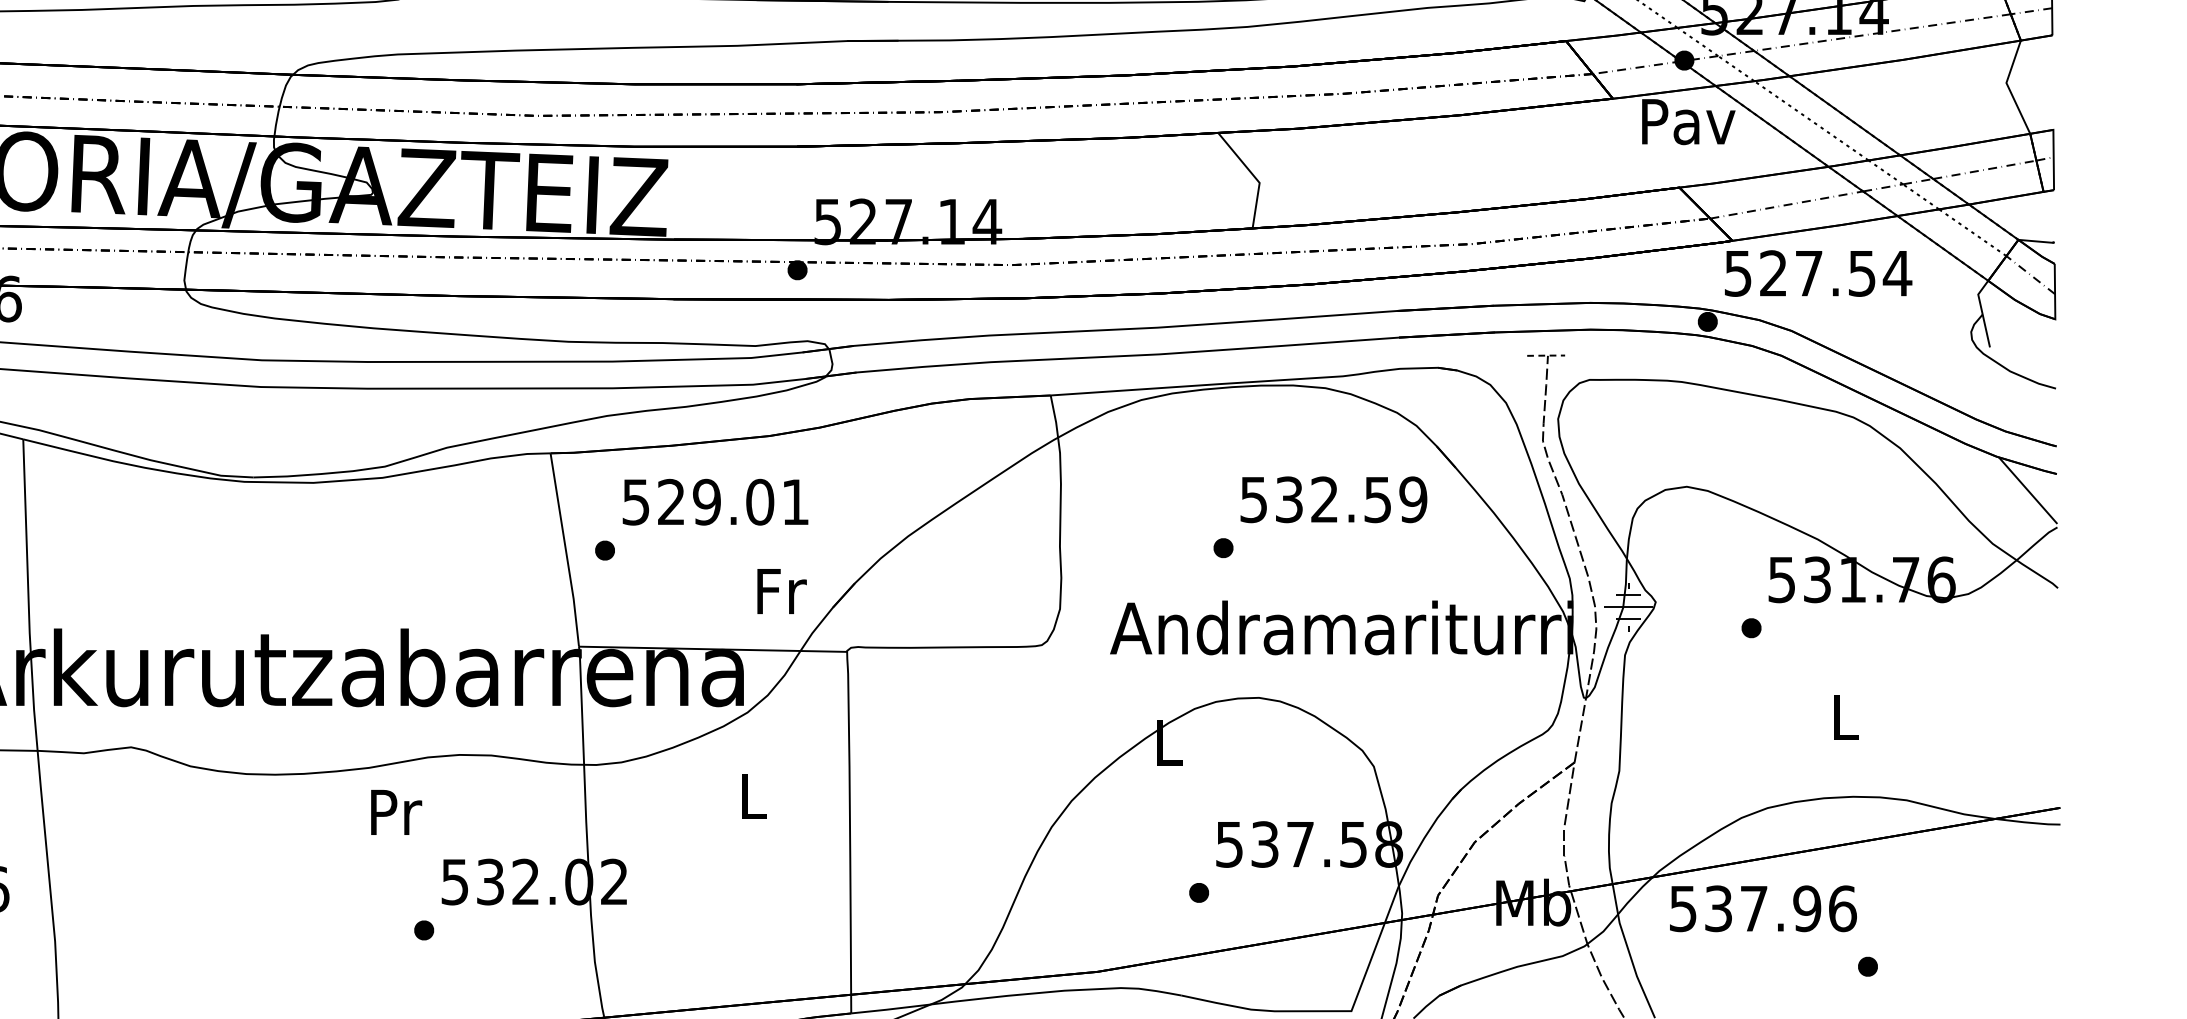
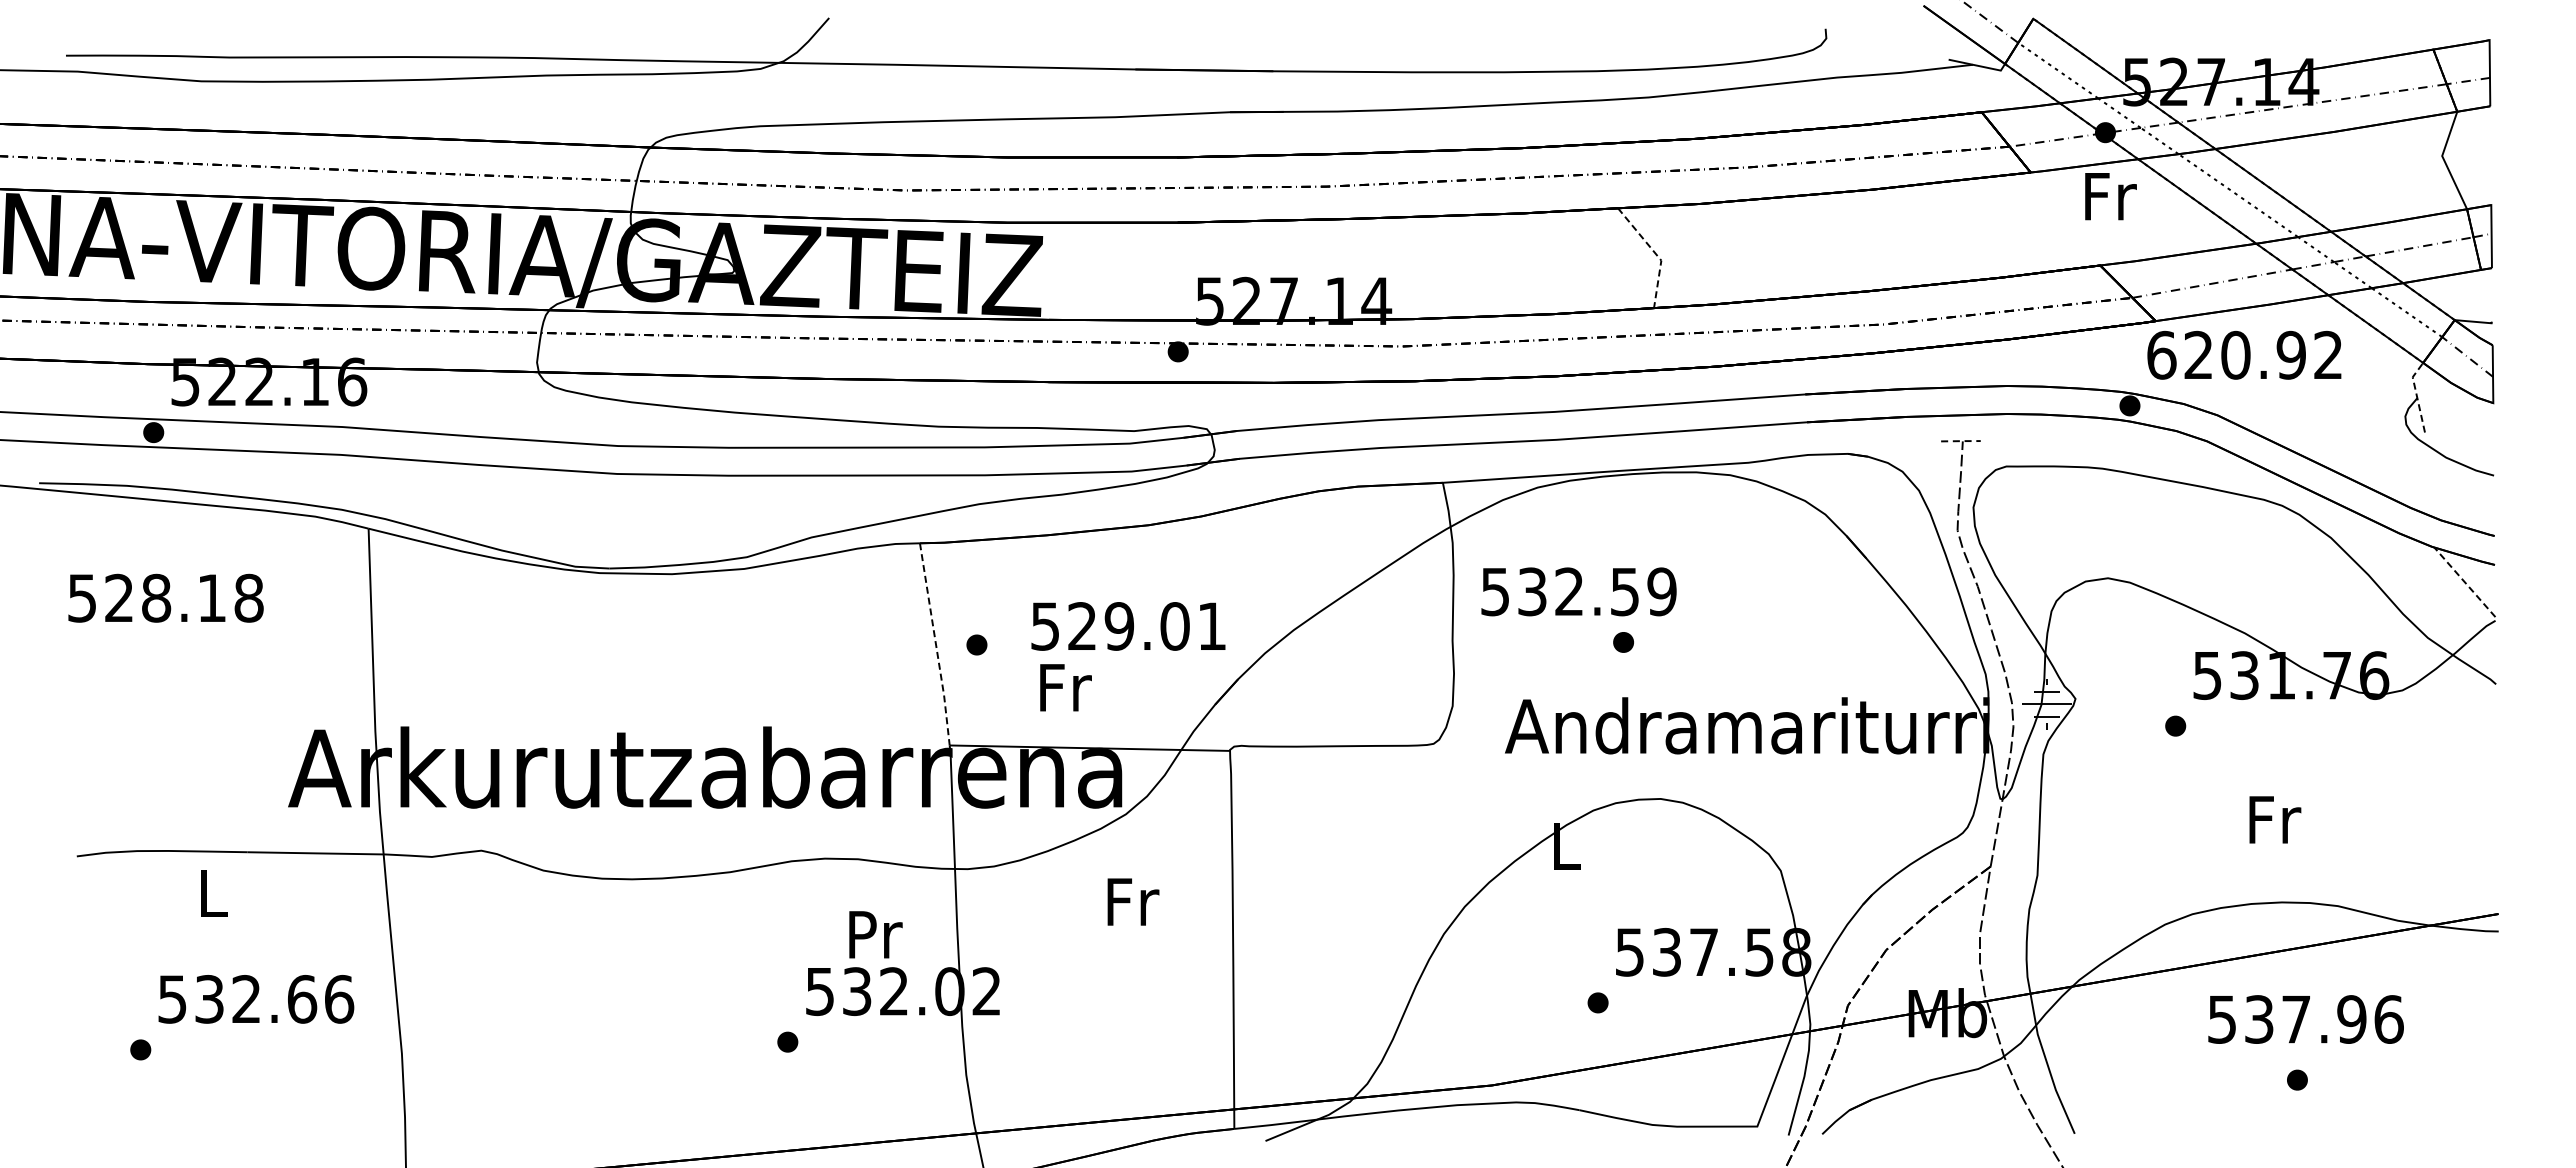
text: (1688, 122) -> (2109, 197), Pav -> Fr
line: (1254, 176) -> (1655, 253), solid -> dashed
text: (1818, 272) -> (2245, 354), 527.54 -> 620.92
line: (1981, 311) -> (2416, 395), solid -> dashed
line: (2027, 490) -> (2464, 582), solid -> dashed
text: (1333, 499) -> (1578, 591), moved
text: (715, 502) -> (1128, 626), moved
line: (566, 550) -> (936, 644), solid -> dashed
text: (781, 591) -> (1065, 687), moved
text: (1847, 717) -> (2275, 819), L -> Fr
text: (754, 795) -> (1133, 901), L -> Fr
text: (396, 812) -> (875, 934), moved
text: (1762, 908) -> (2305, 1019), moved

